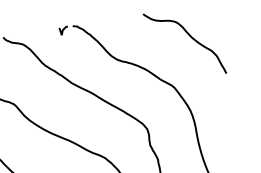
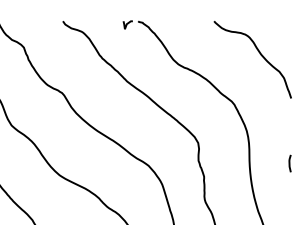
line: (234, 134) -> (289, 163), added

